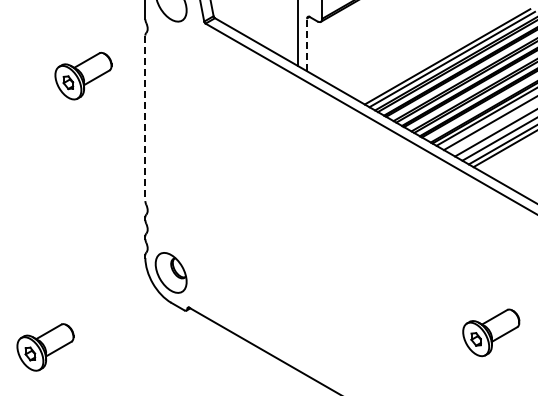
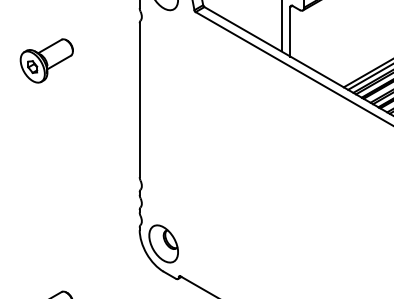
line: (307, 44) -> (290, 31), dashed -> solid
part: (83, 76) -> (46, 61), moved
line: (145, 118) -> (139, 100), dashed -> solid

